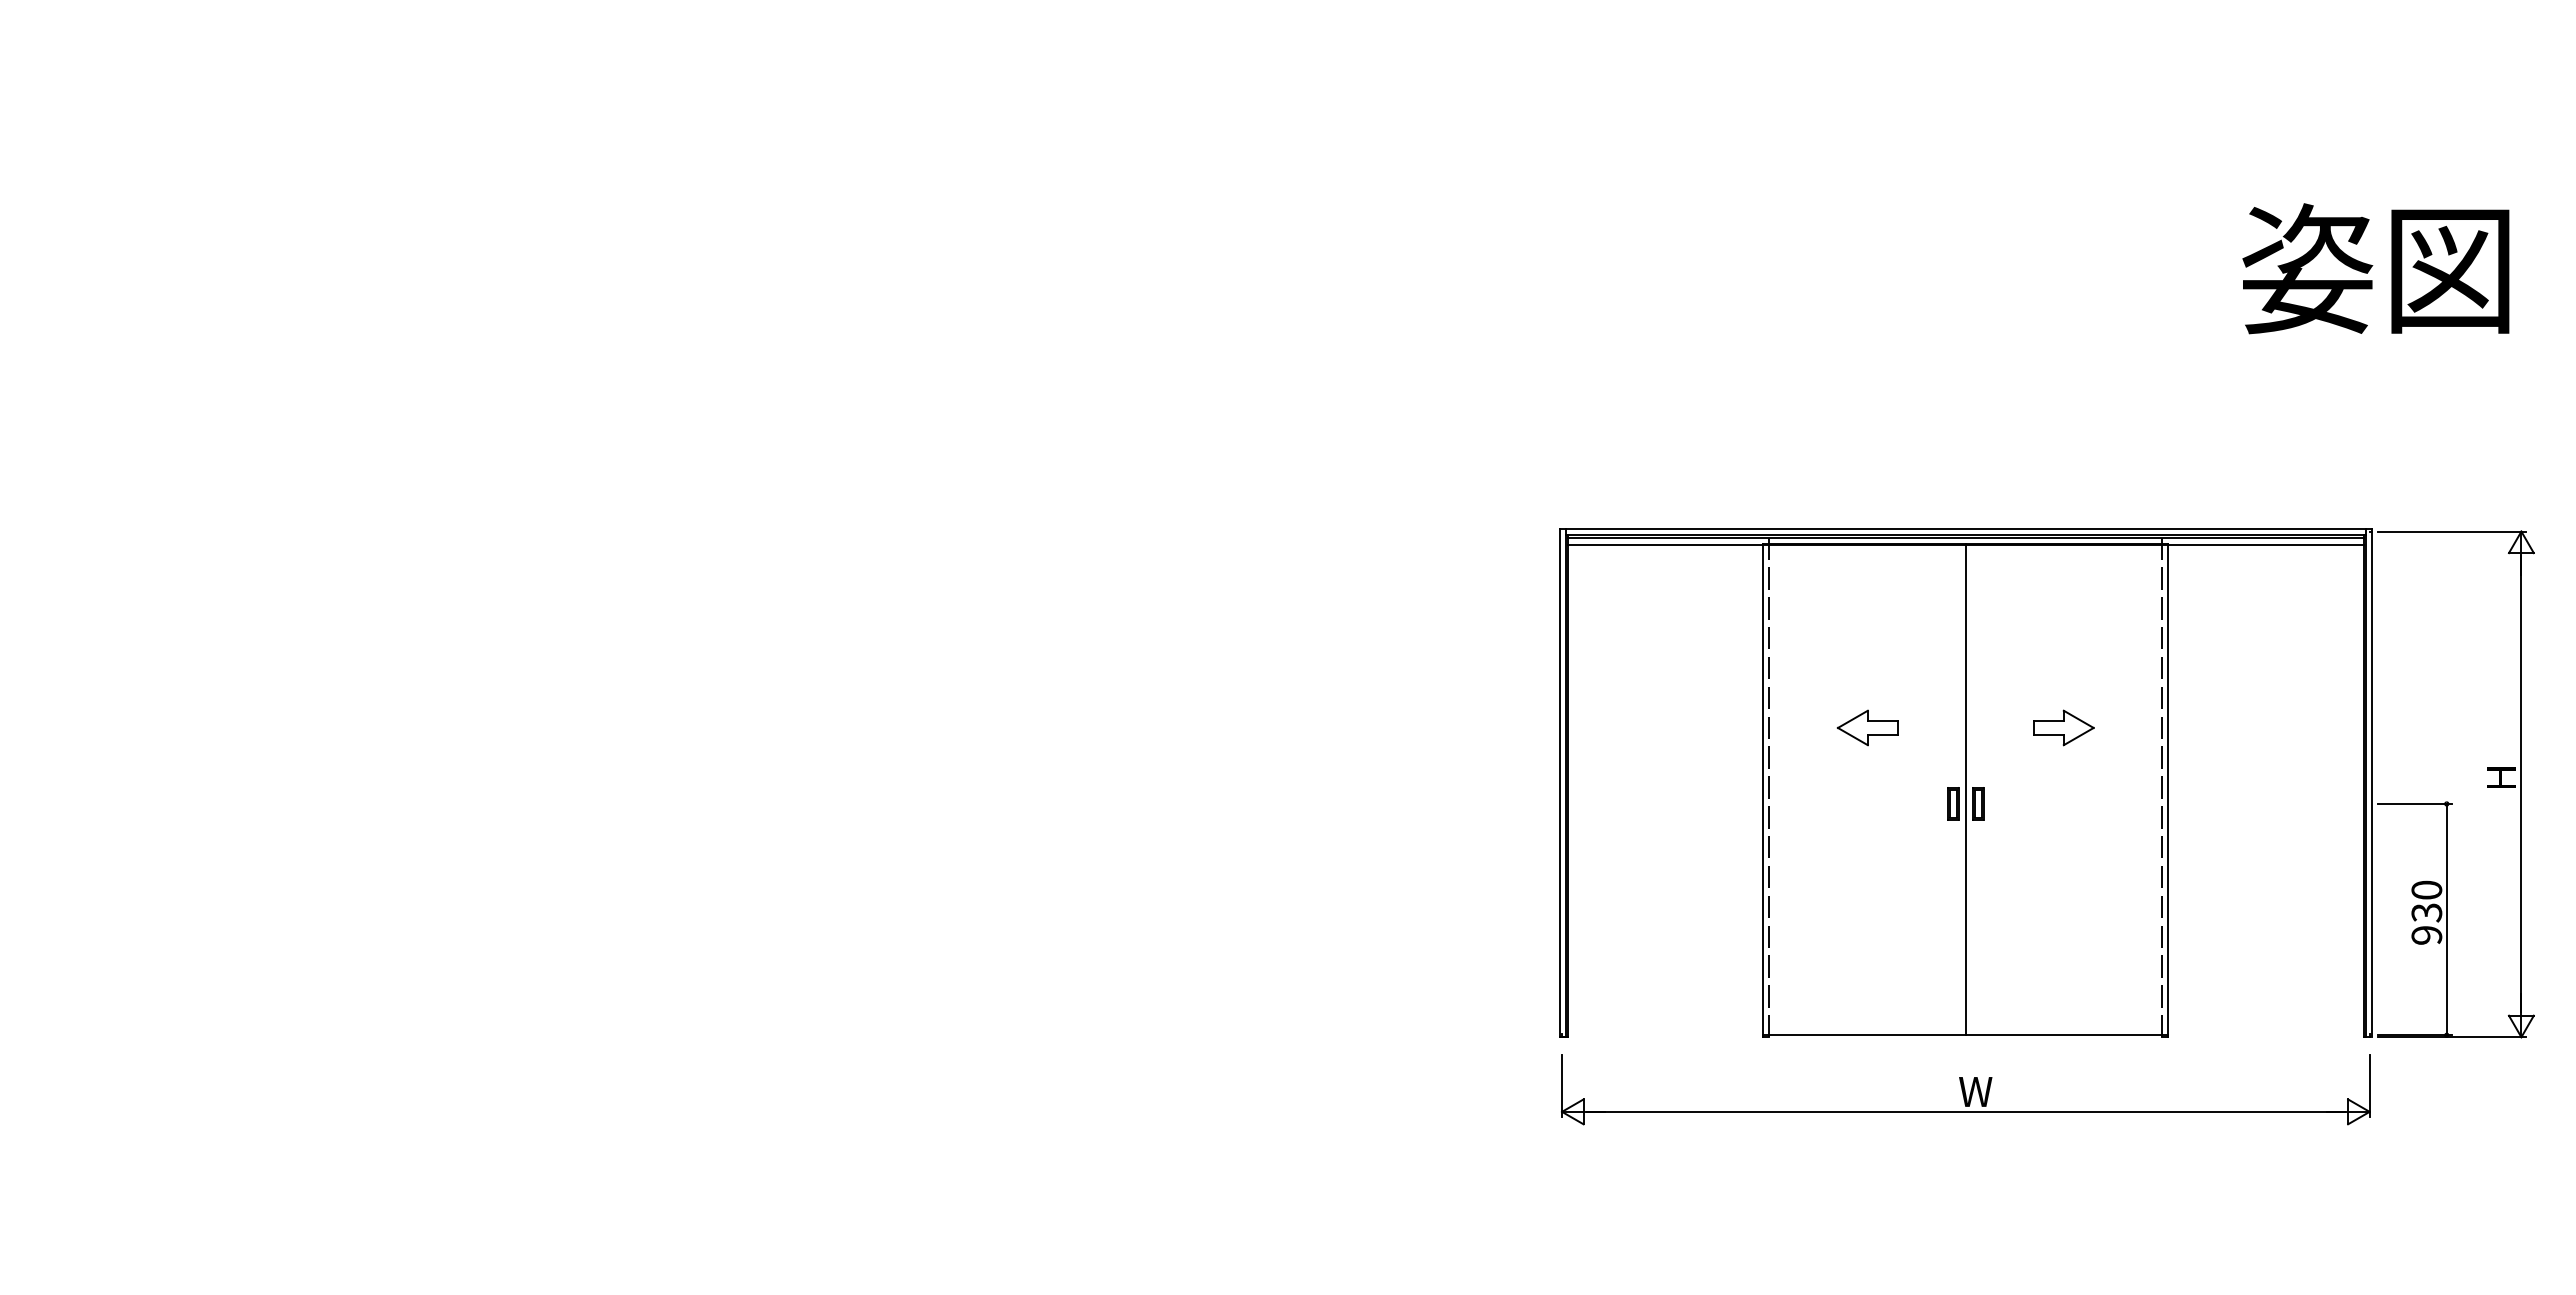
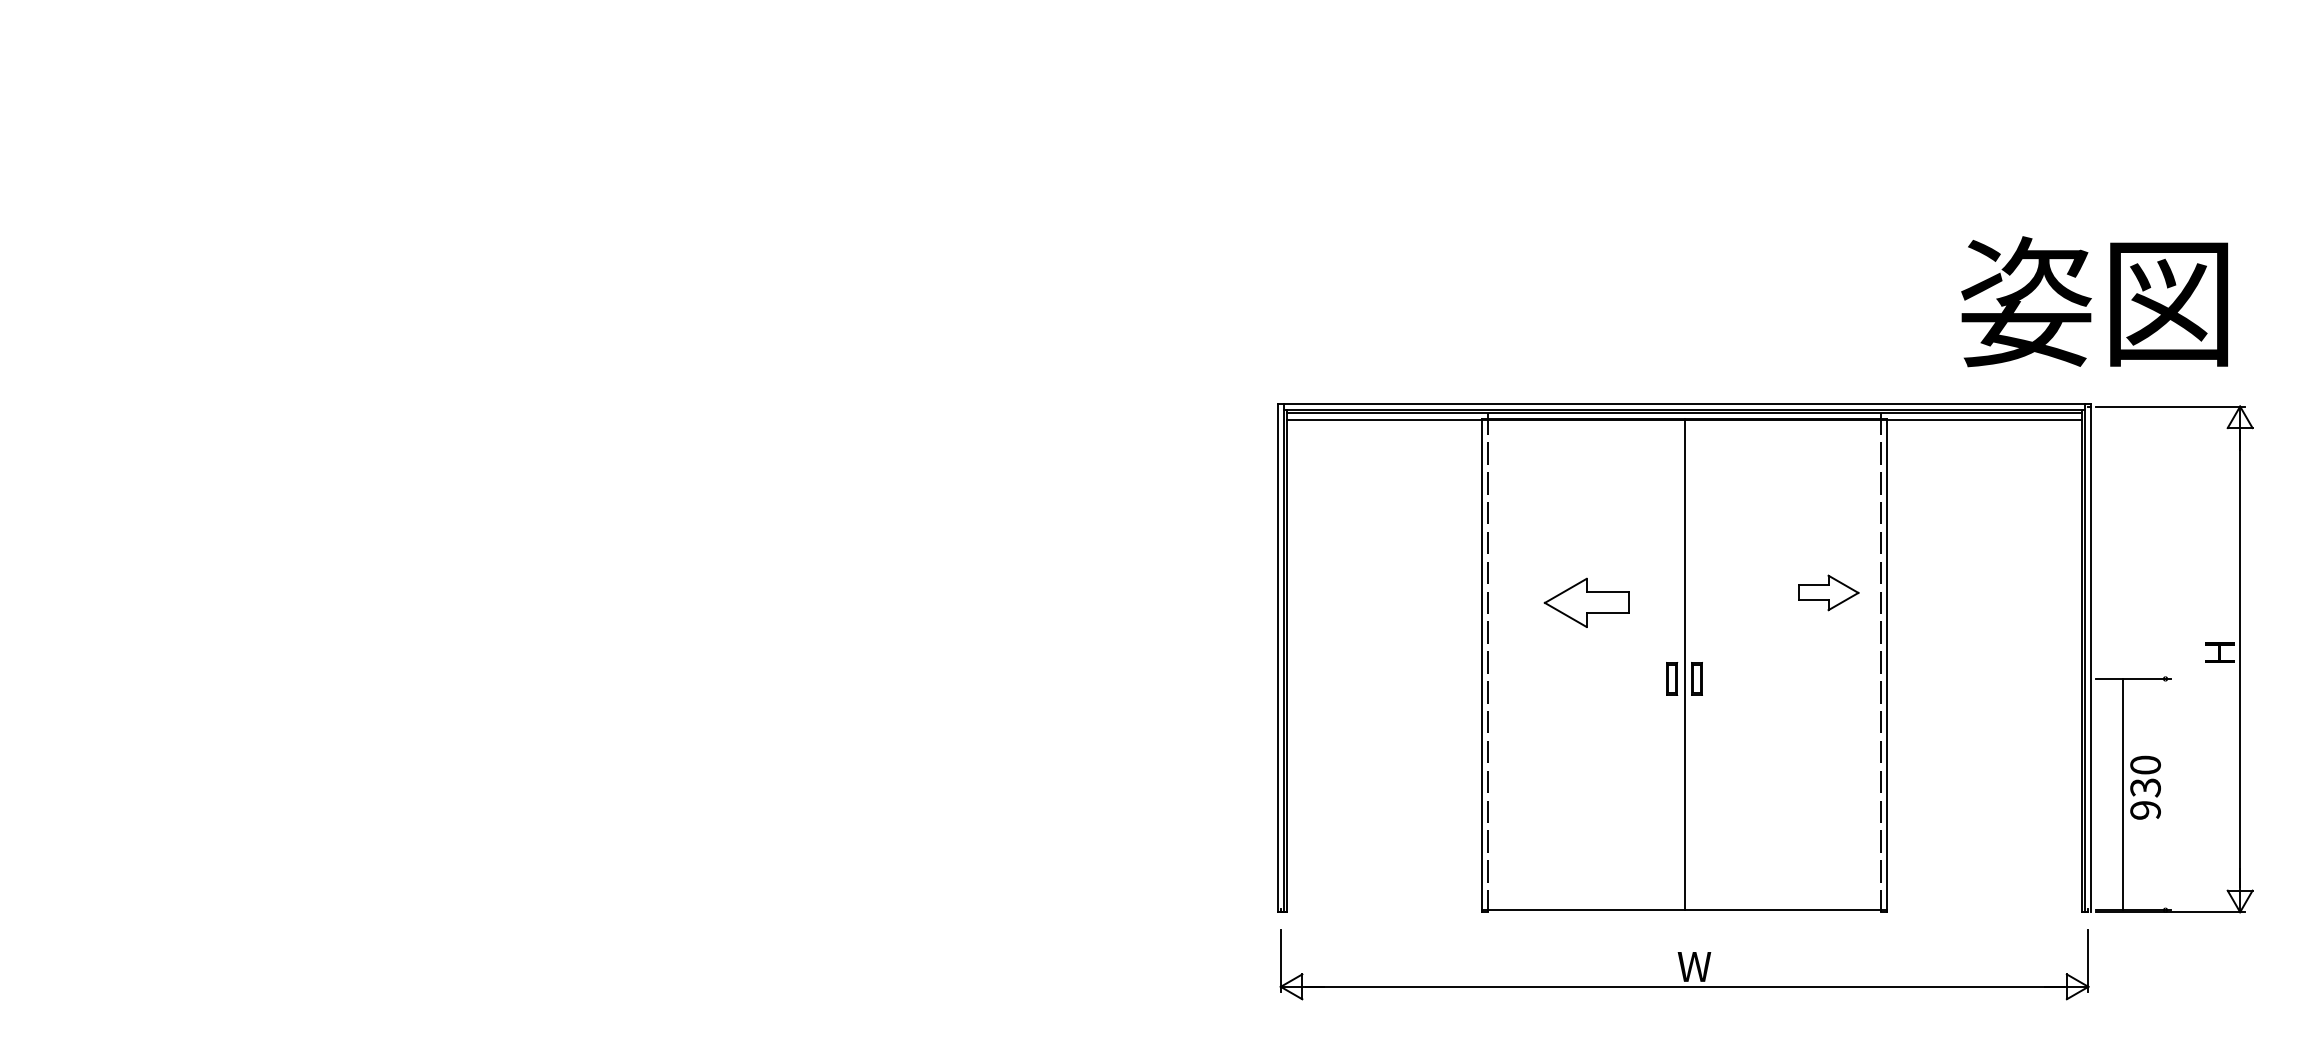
text: (2375, 268) -> (2094, 301), moved
part: (1867, 727) -> (1586, 602), size x1.4
part: (2063, 727) -> (1828, 592), moved
line: (2446, 919) -> (2122, 794), moved

